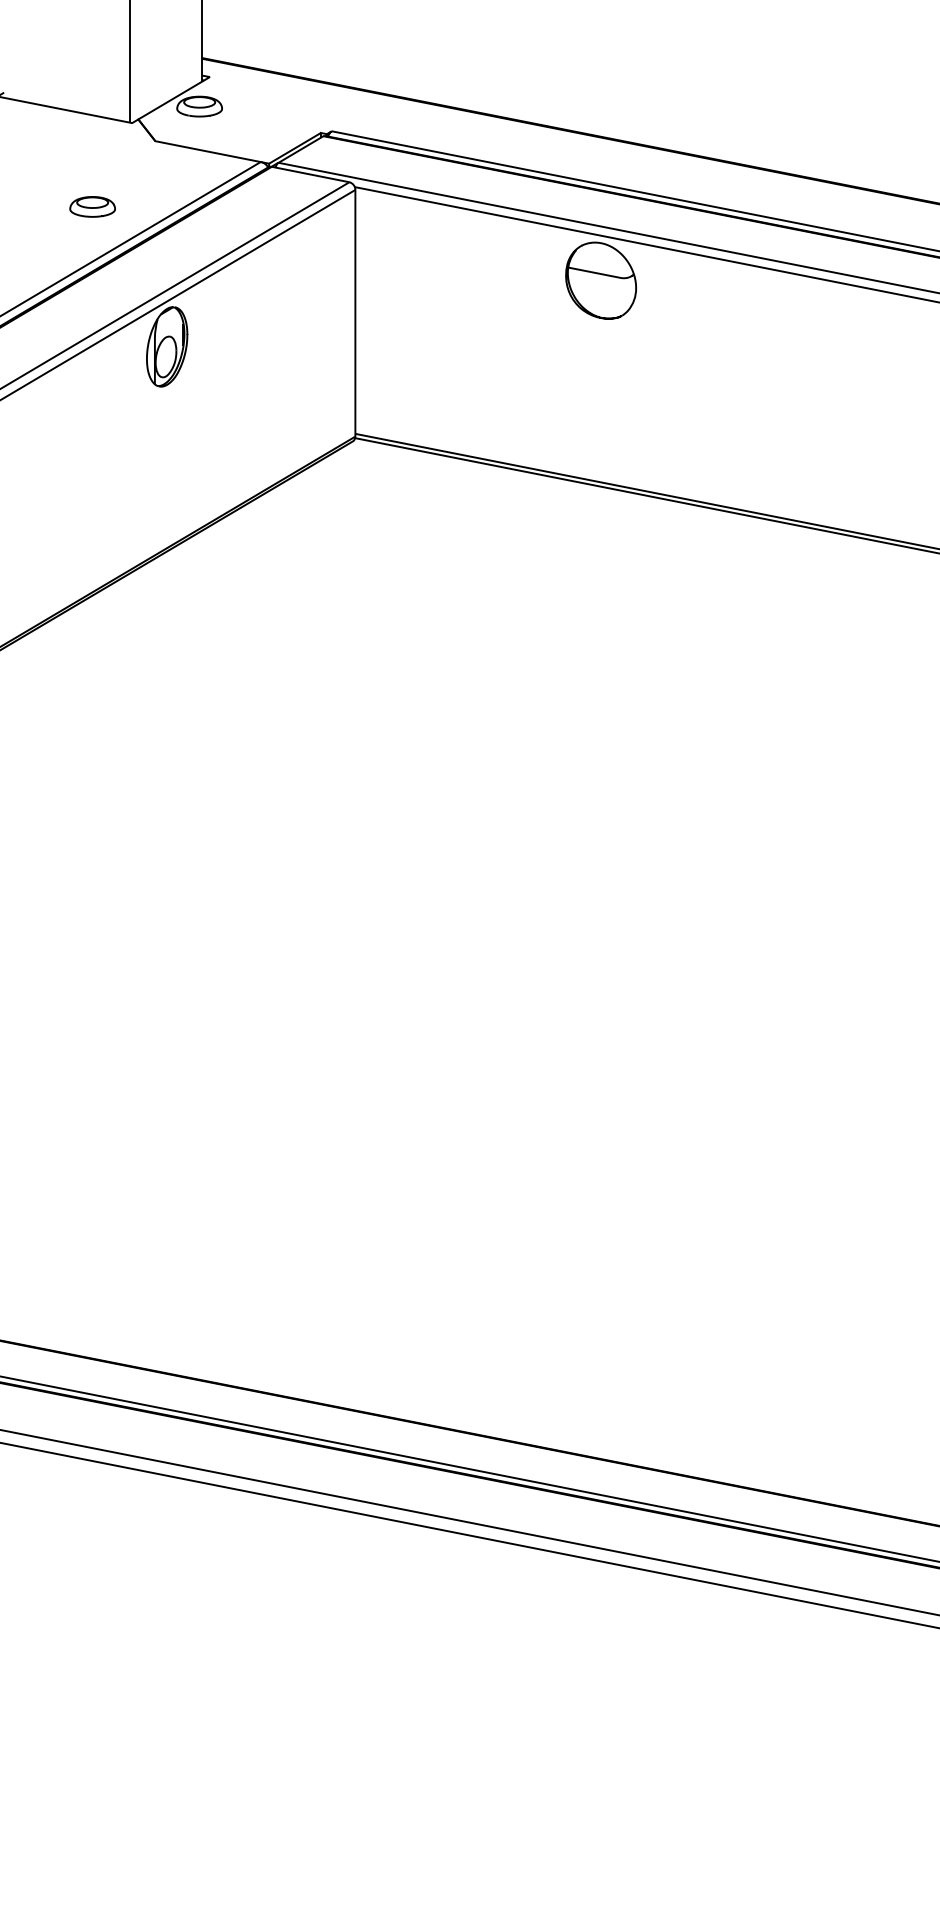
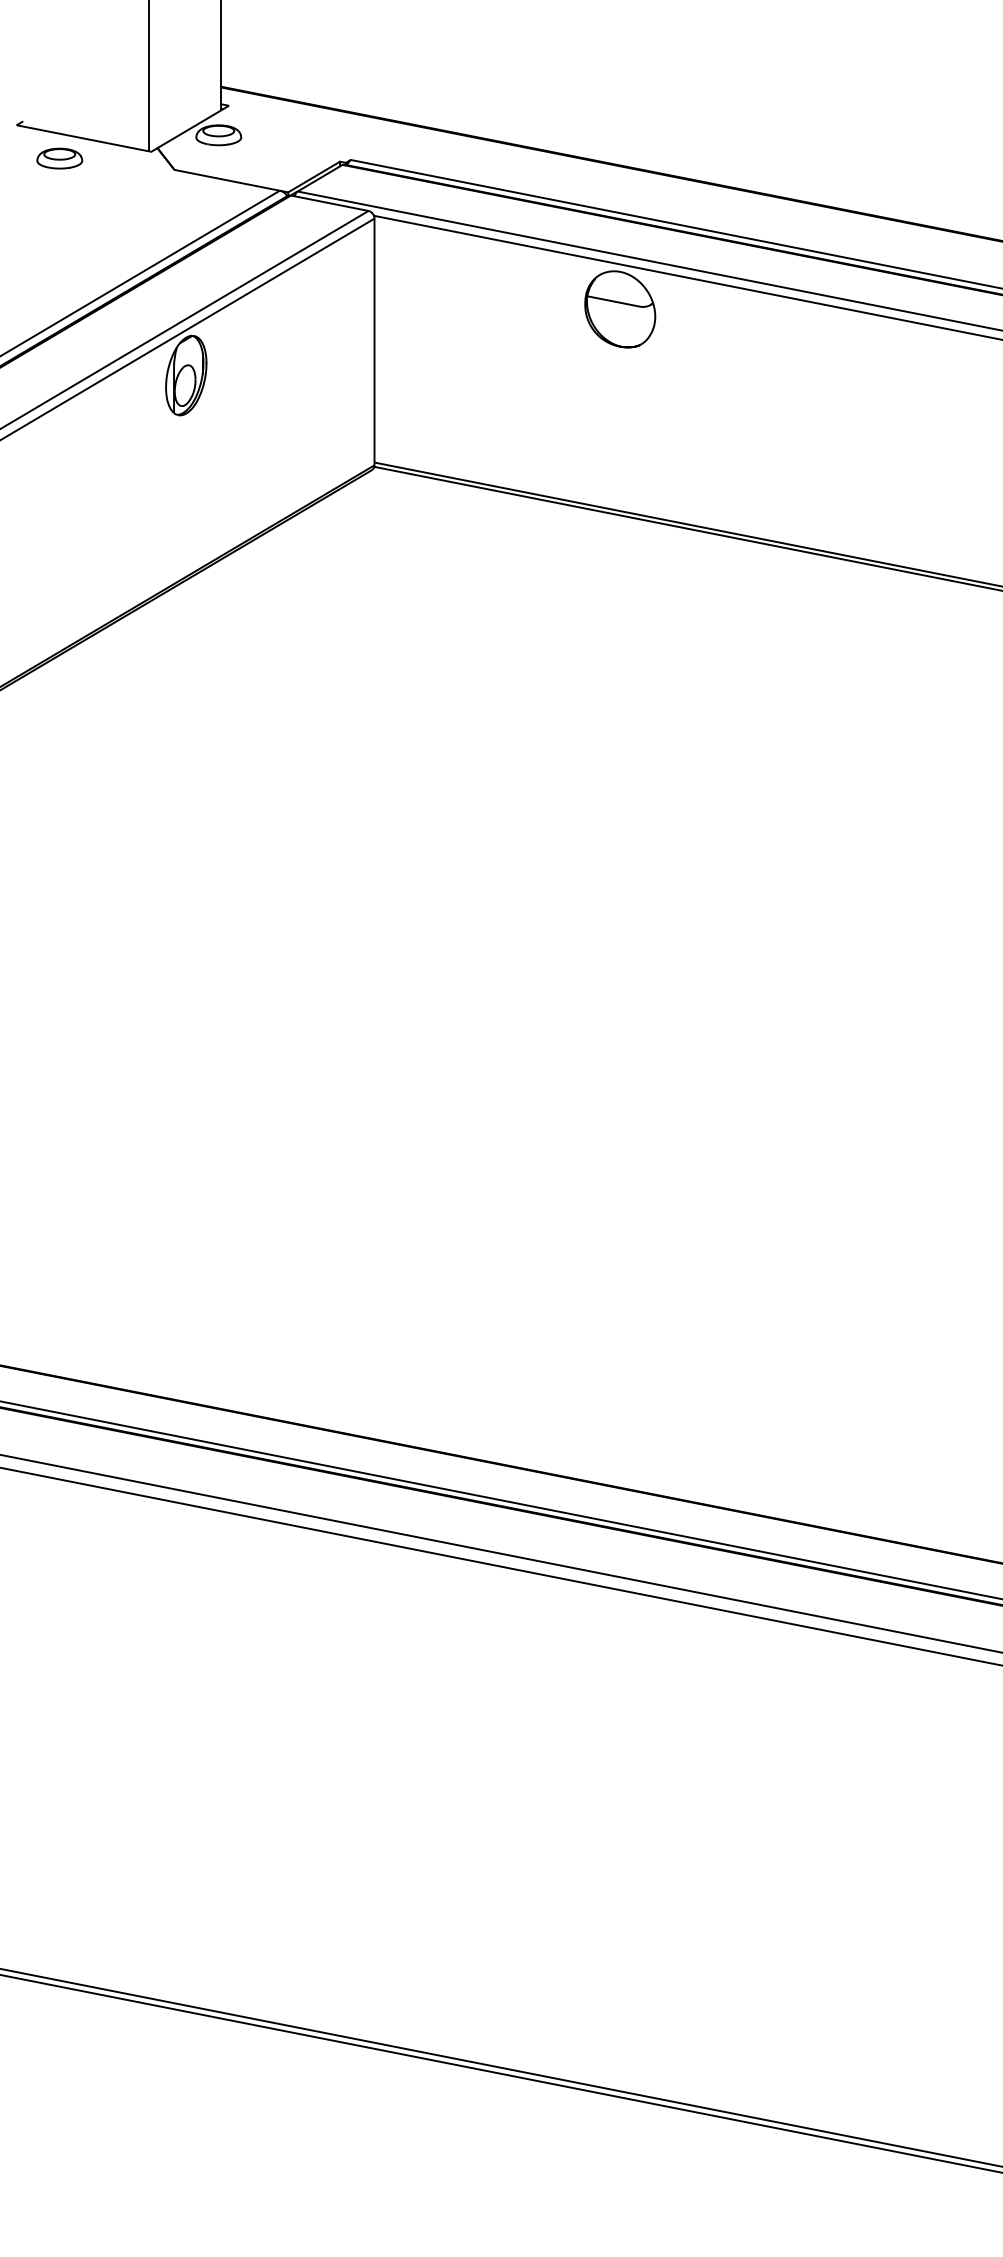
part: (92, 206) -> (59, 158), moved

